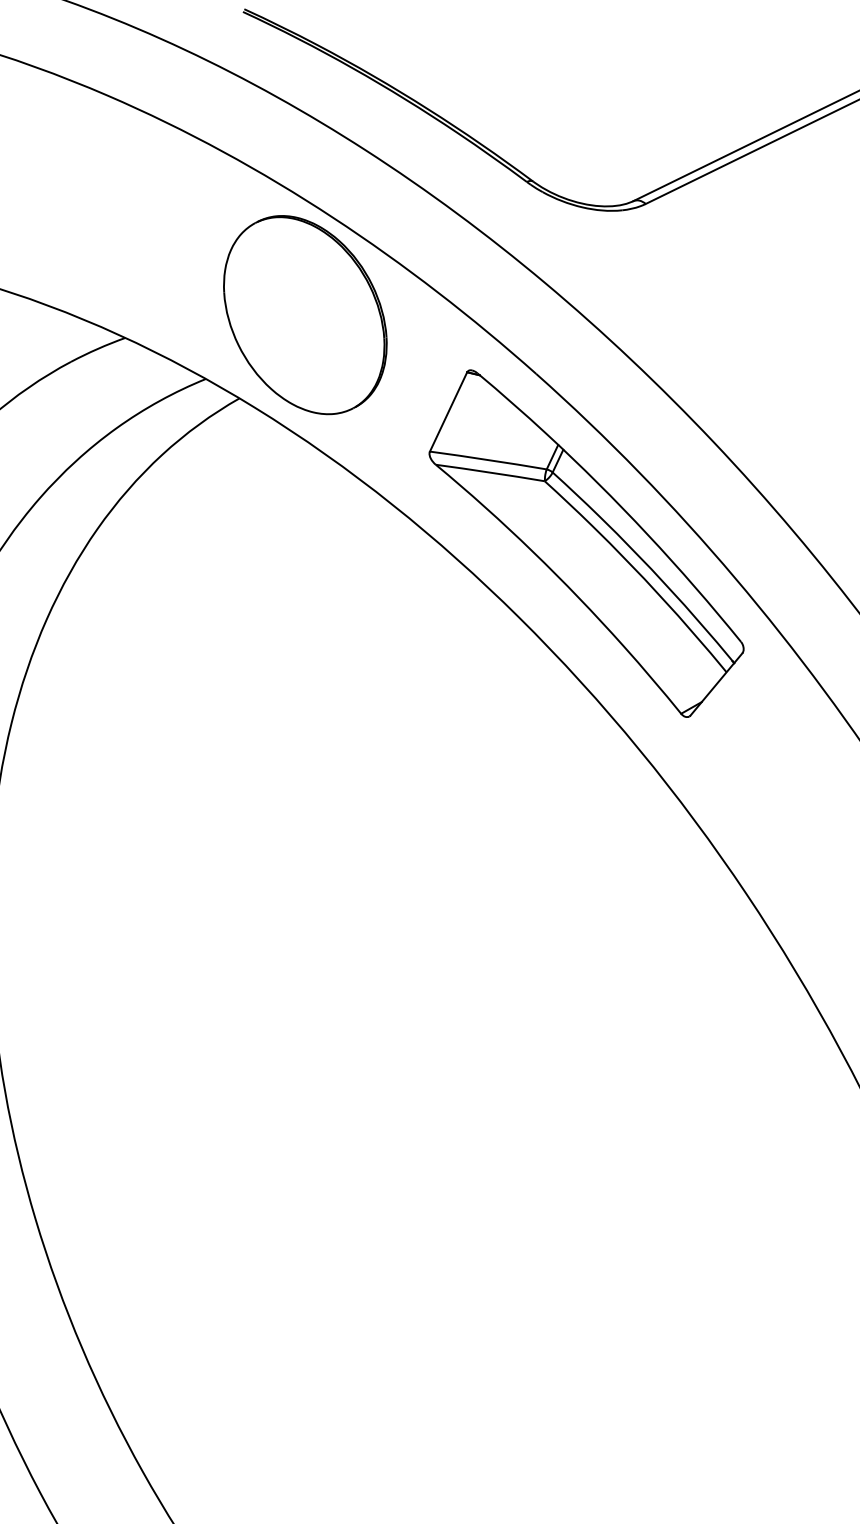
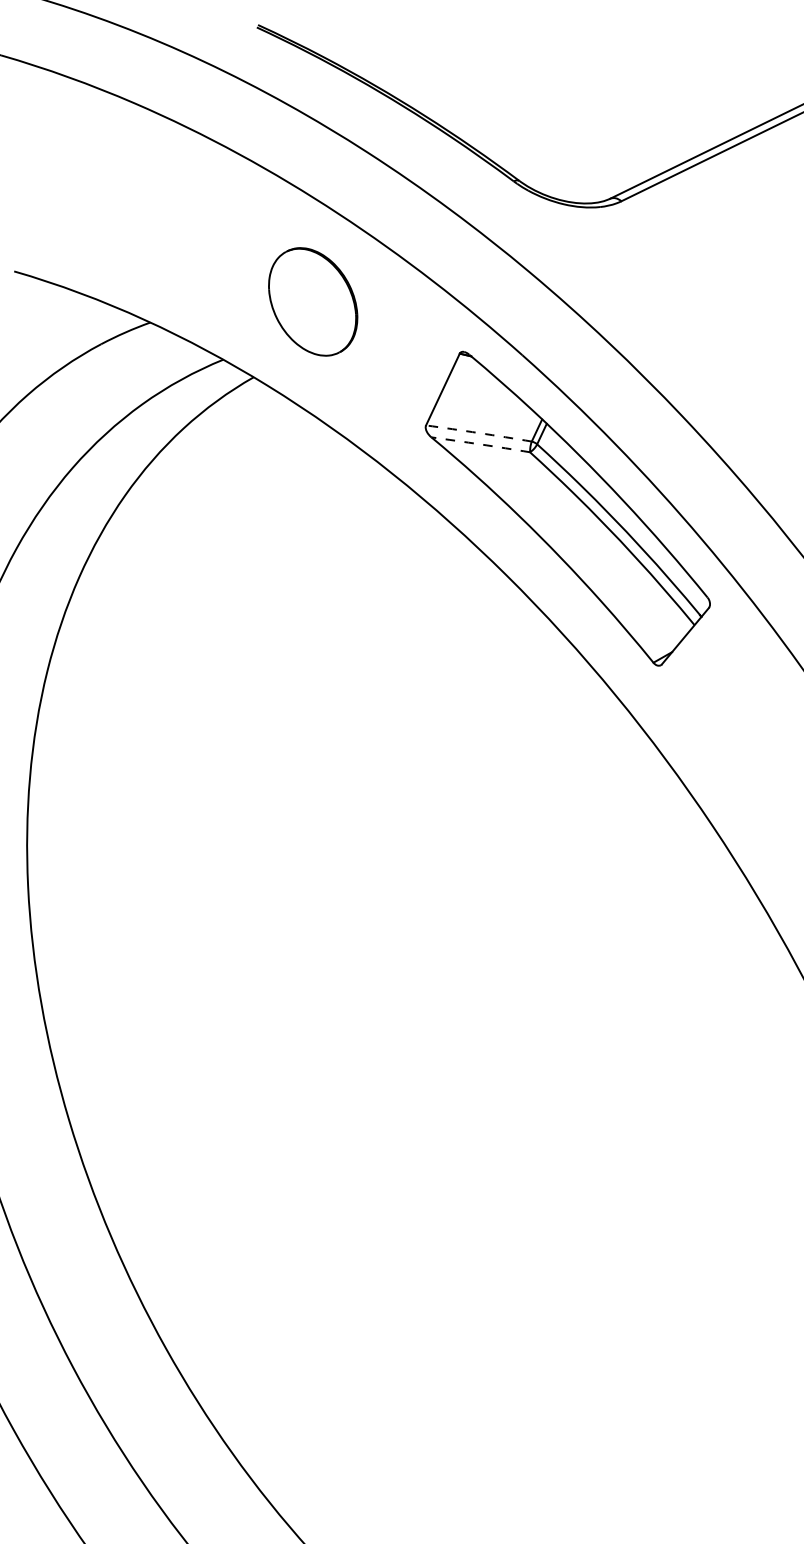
part: (304, 314) -> (312, 301), size x0.6
arc: (488, 460) -> (479, 433), solid -> dashed
arc: (490, 472) -> (480, 444), solid -> dashed

